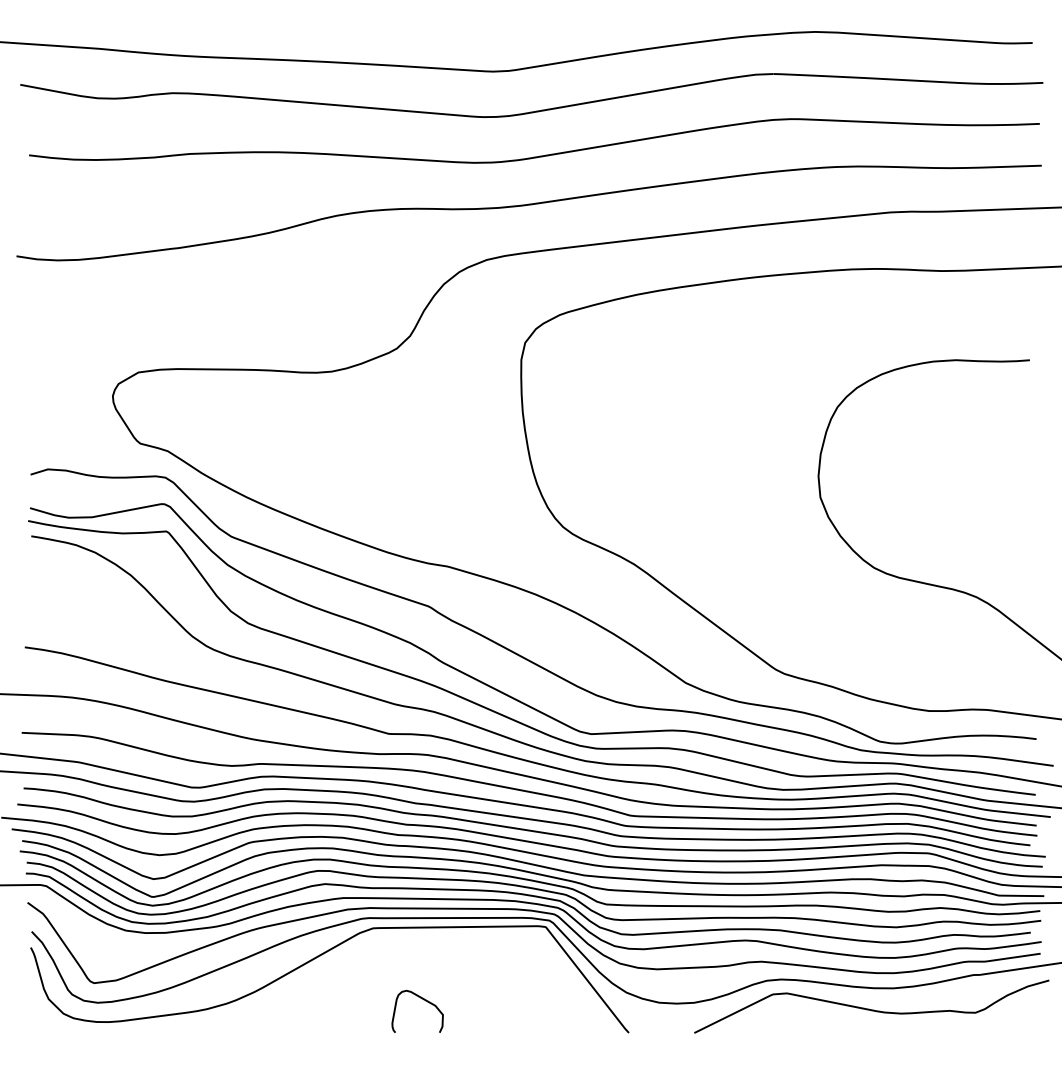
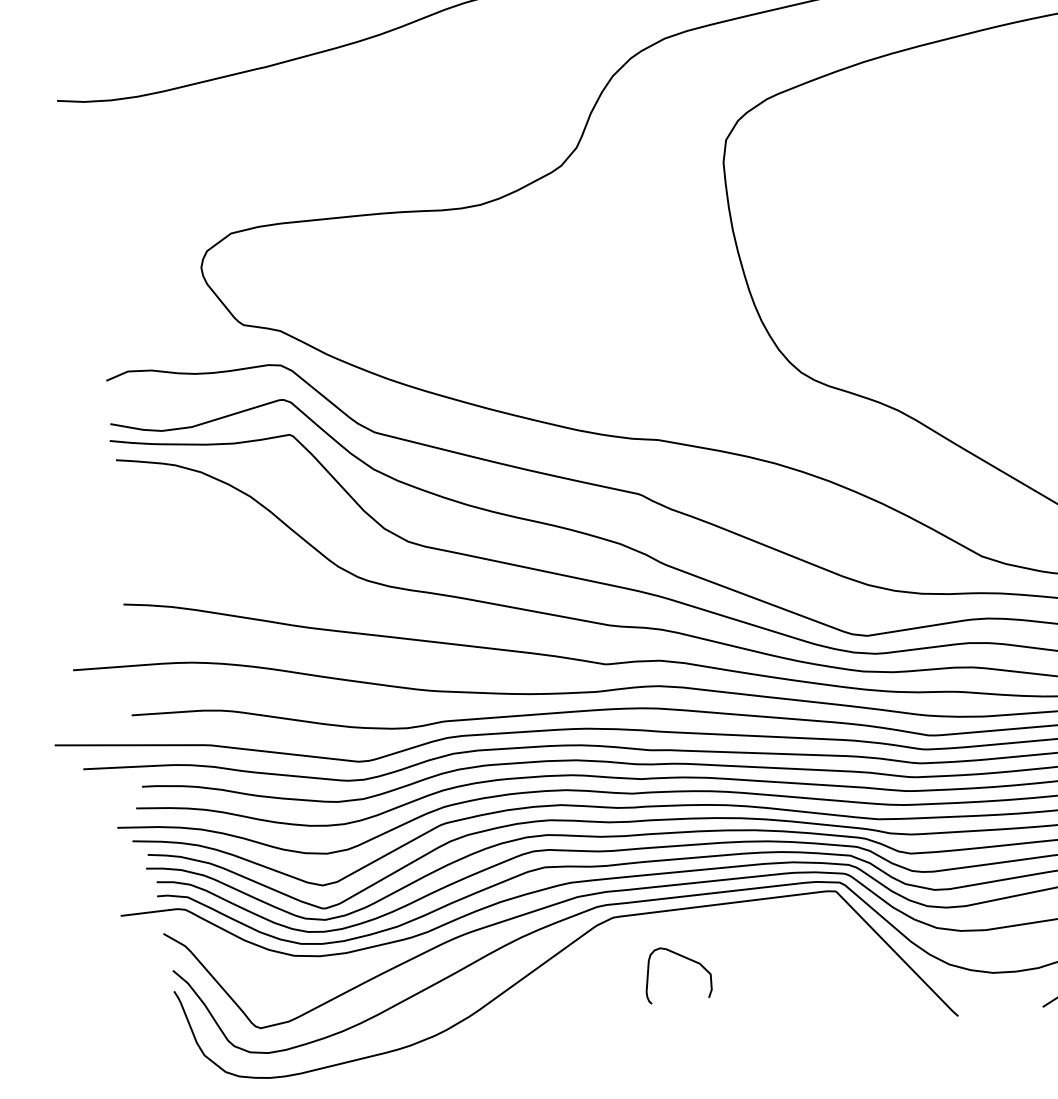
curve: (423, 1000) -> (683, 958), moved

